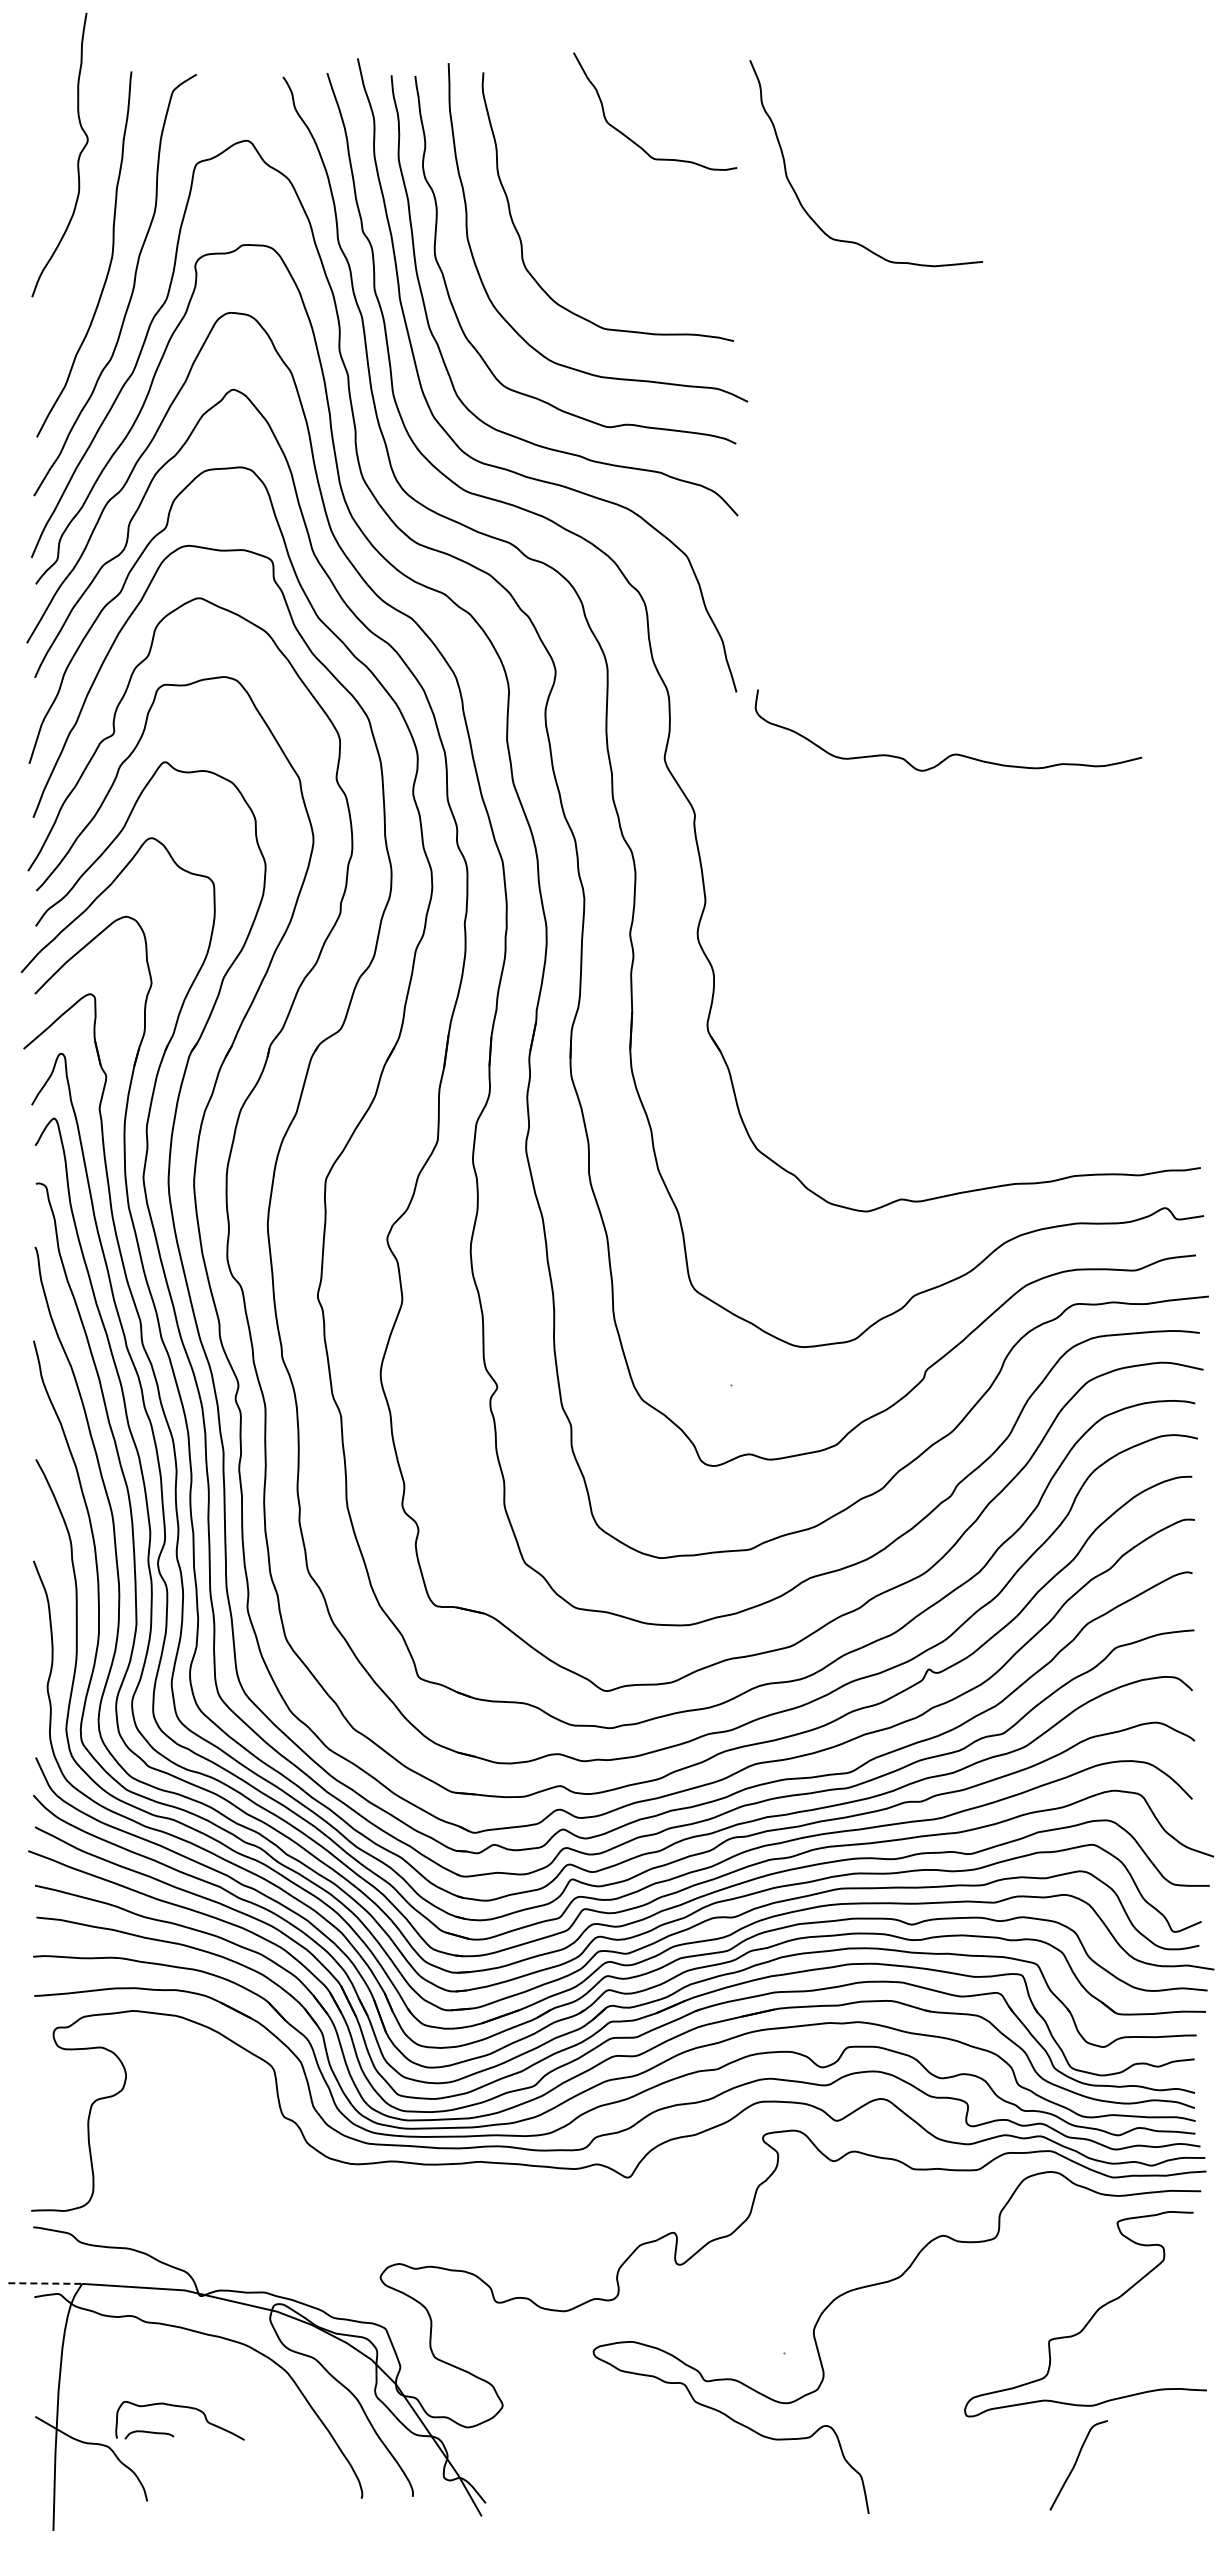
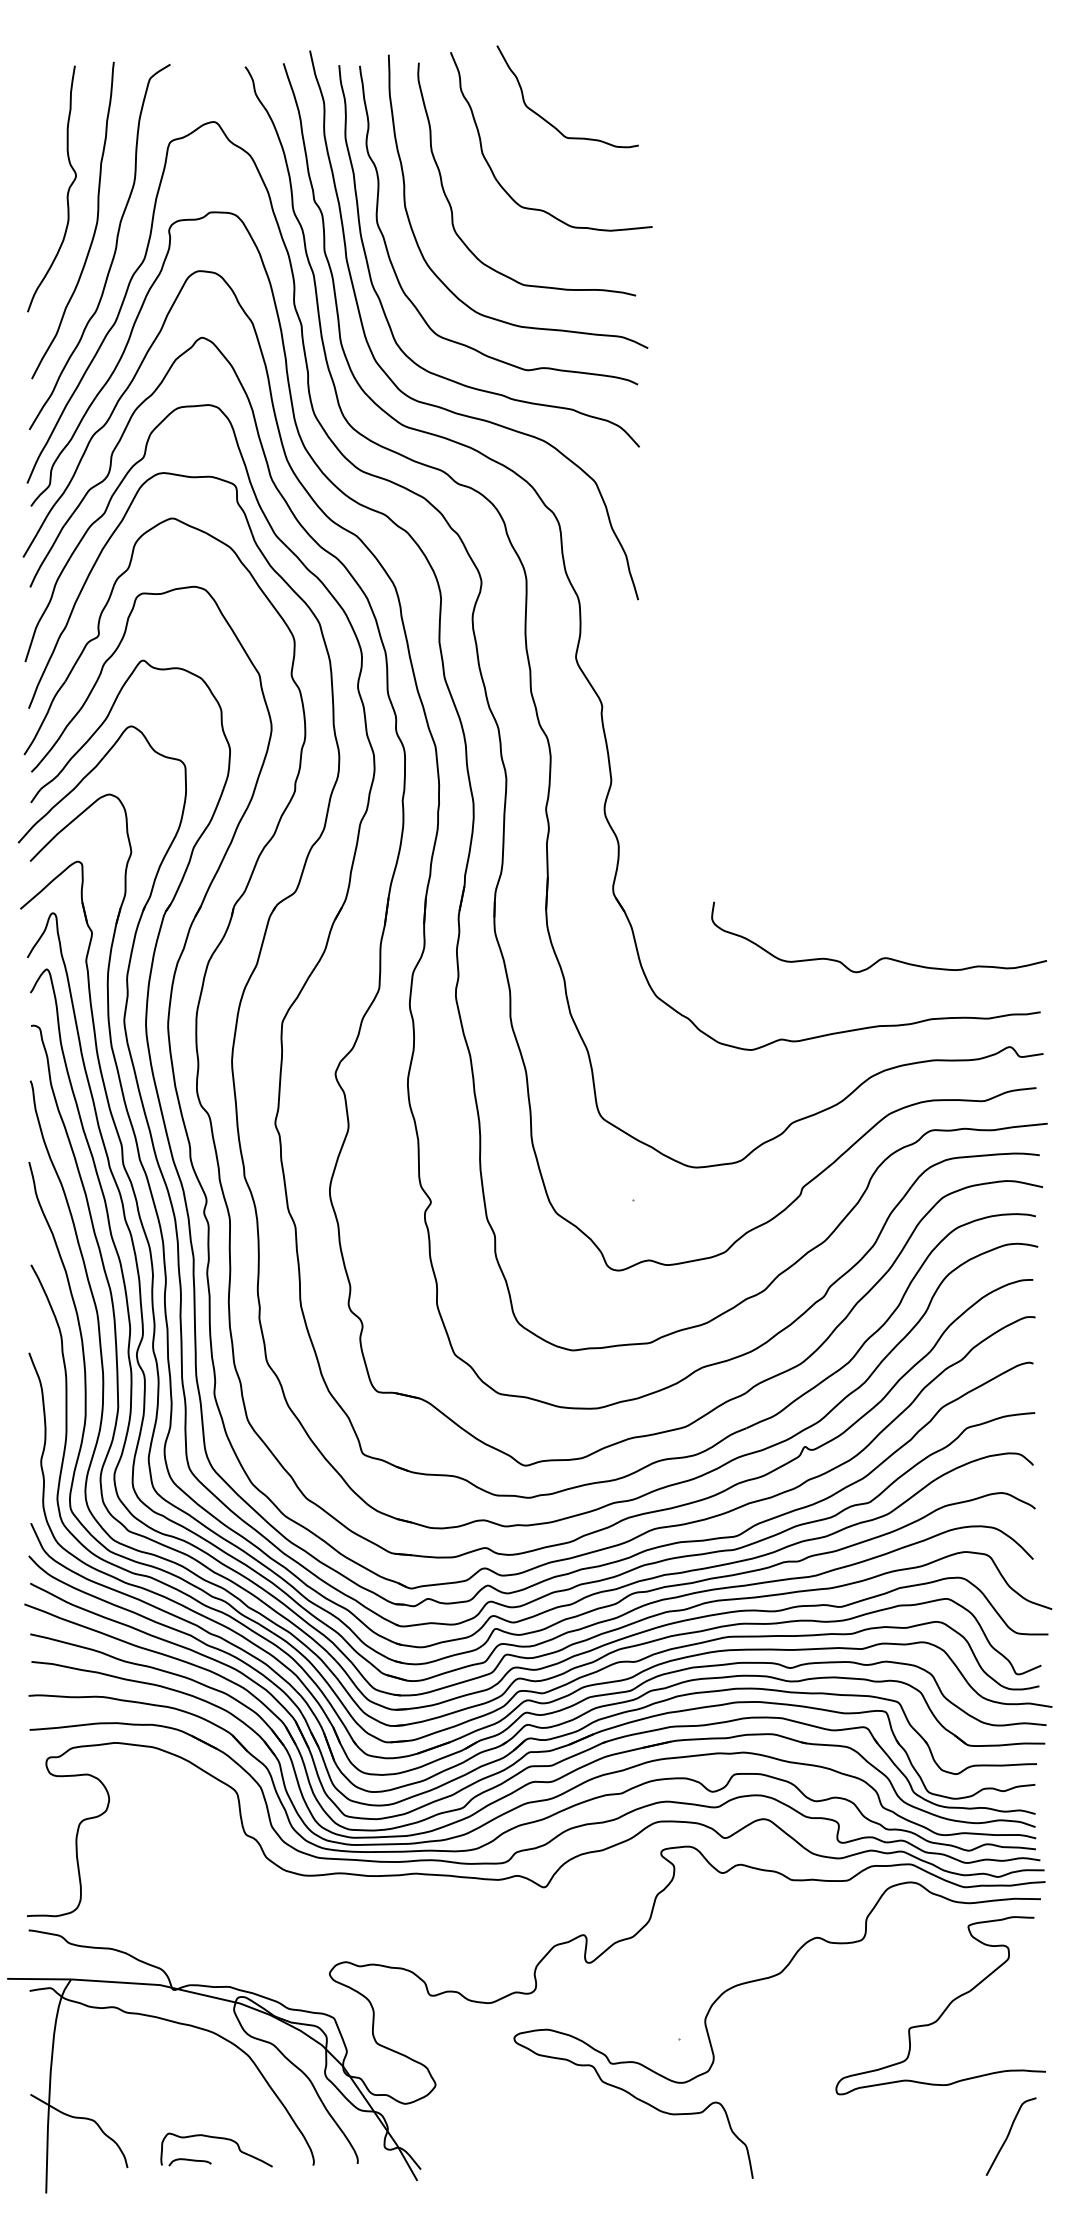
curve: (77, 159) -> (67, 192), moved
curve: (798, 196) -> (492, 170), moved
curve: (954, 753) -> (884, 957), moved
line: (45, 2283) -> (39, 1979), dashed -> solid
part: (179, 2407) -> (216, 2138), moved
curve: (1076, 2463) -> (1009, 2135), moved

